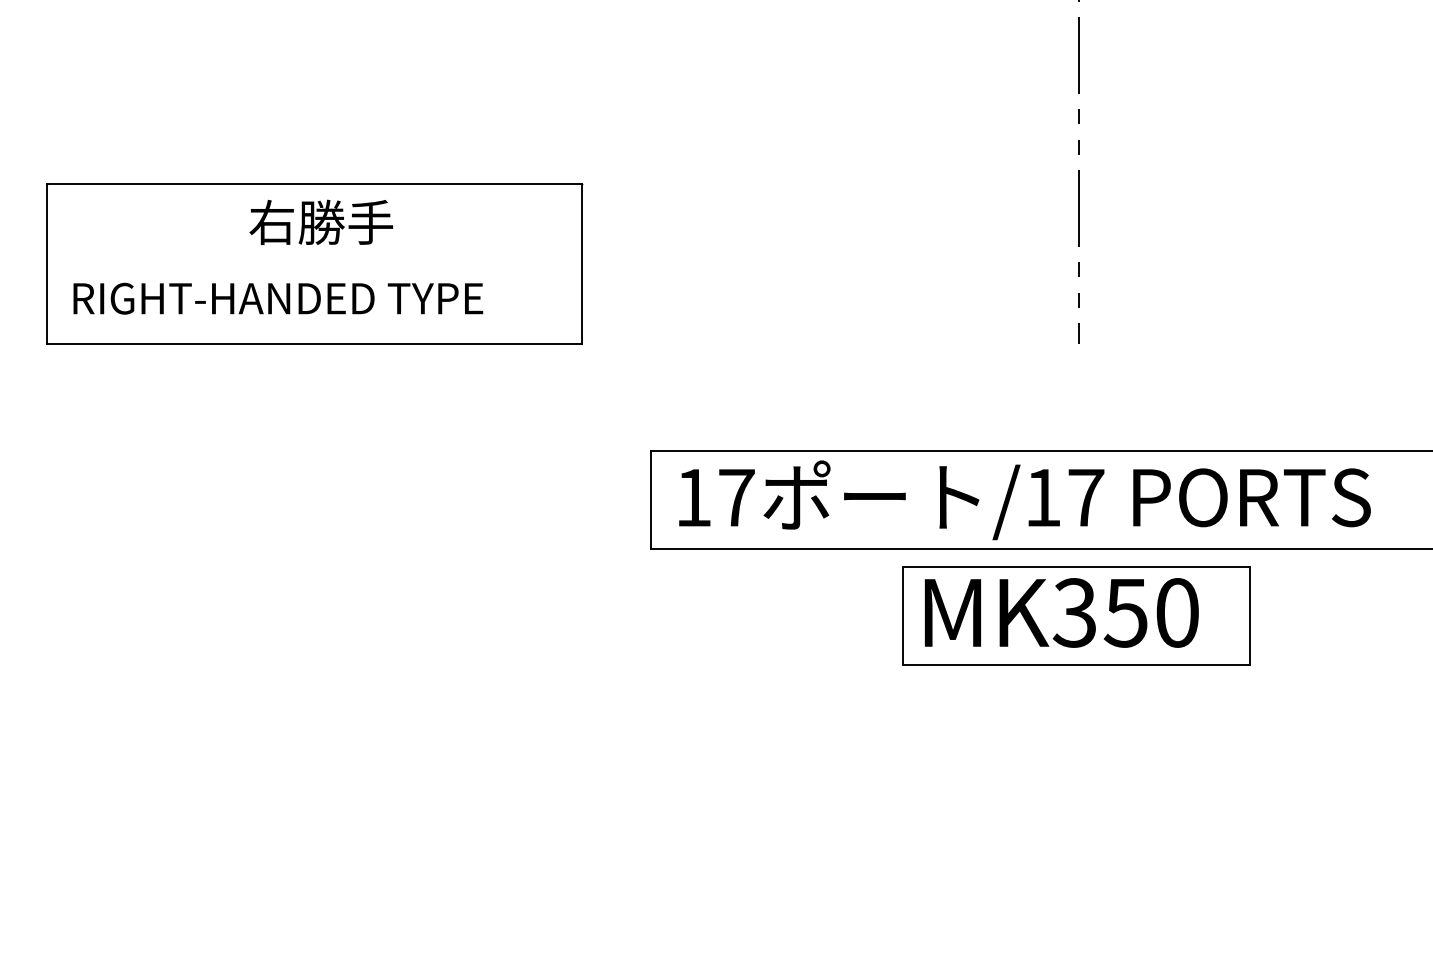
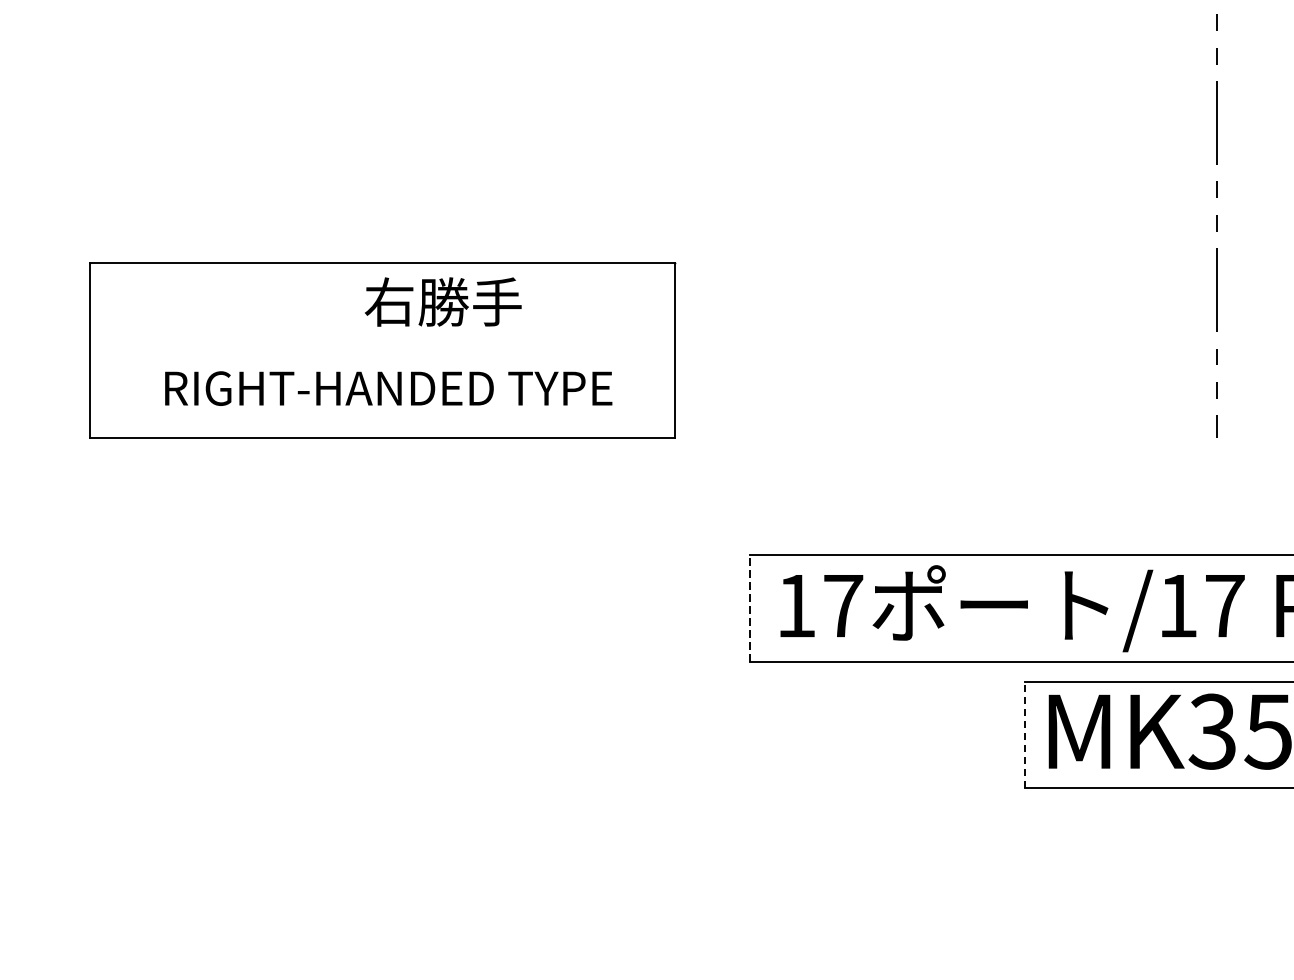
text: (320, 221) -> (442, 301), moved
text: (278, 298) -> (388, 388), moved
line: (650, 499) -> (749, 607), solid -> dashed
line: (903, 615) -> (1025, 734), solid -> dashed

